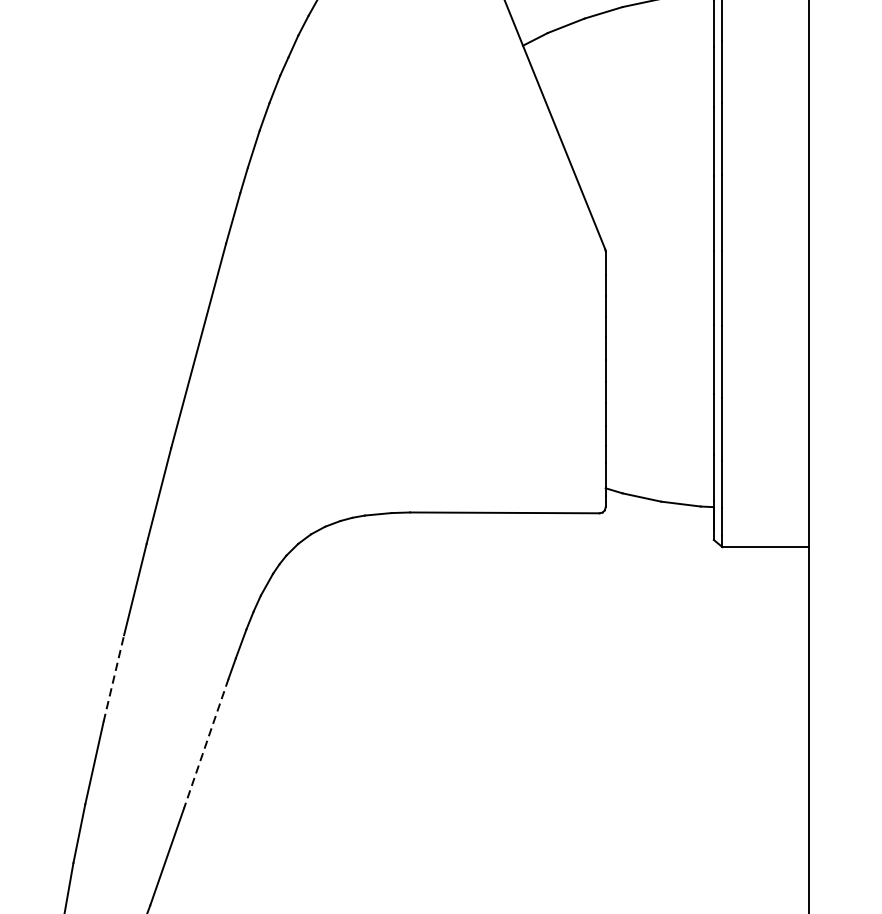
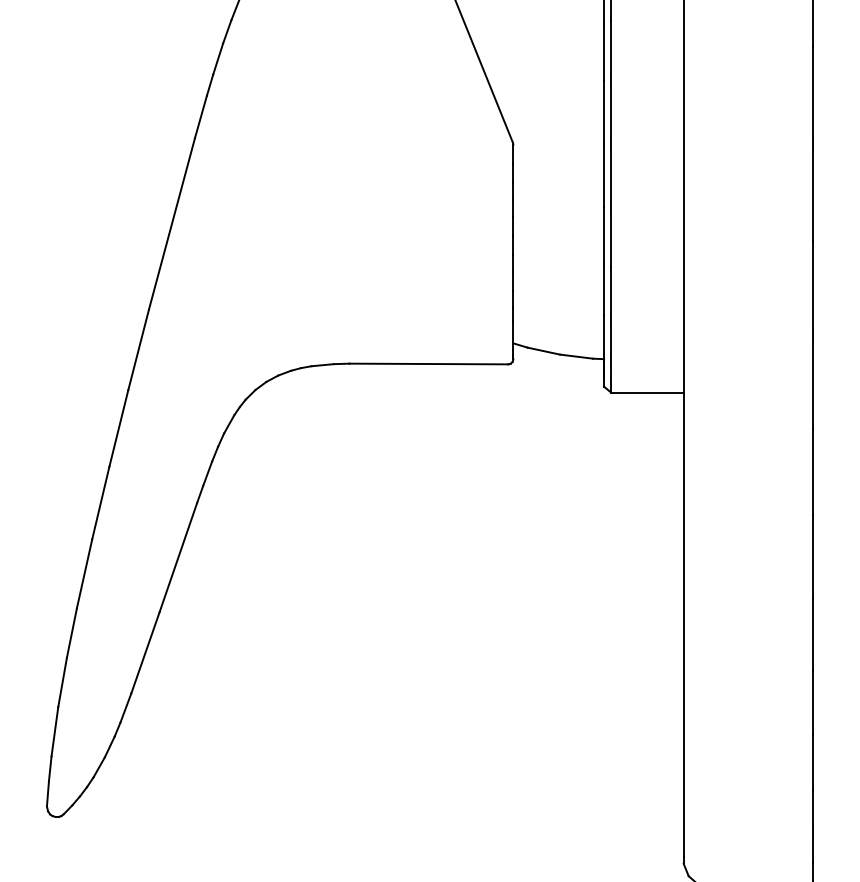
line: (113, 677) -> (100, 502), dashed -> solid
line: (206, 743) -> (178, 557), dashed -> solid

